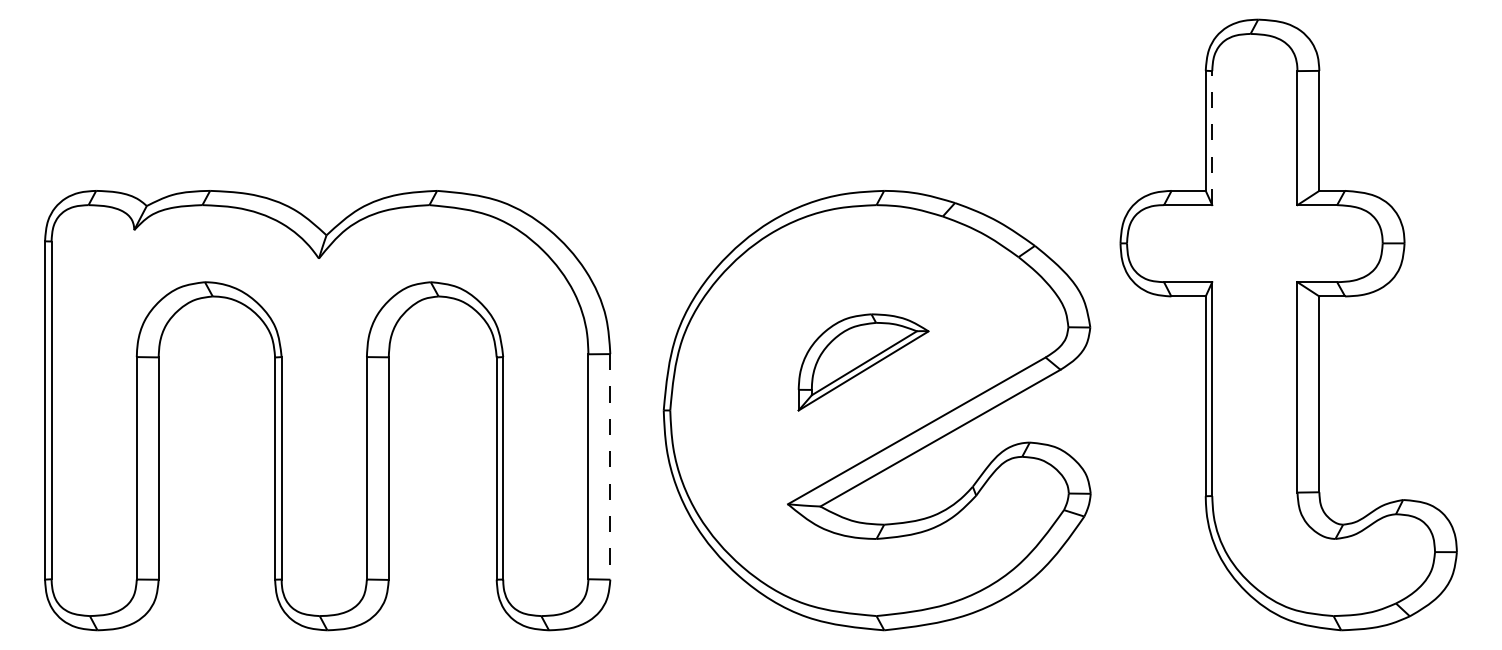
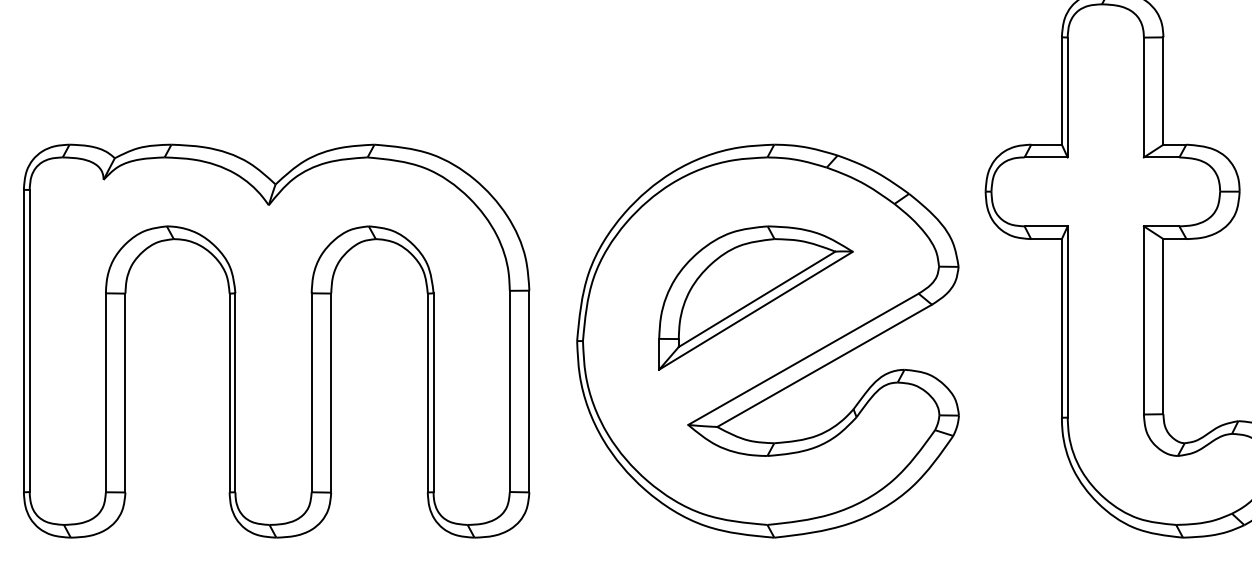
line: (1212, 137) -> (1067, 96), dashed -> solid
part: (863, 362) -> (755, 298), size x1.67
line: (610, 466) -> (529, 391), dashed -> solid

